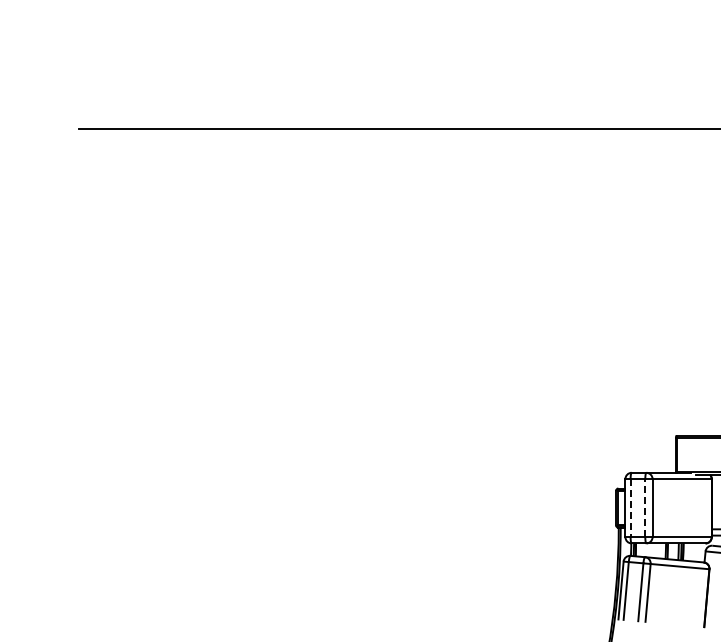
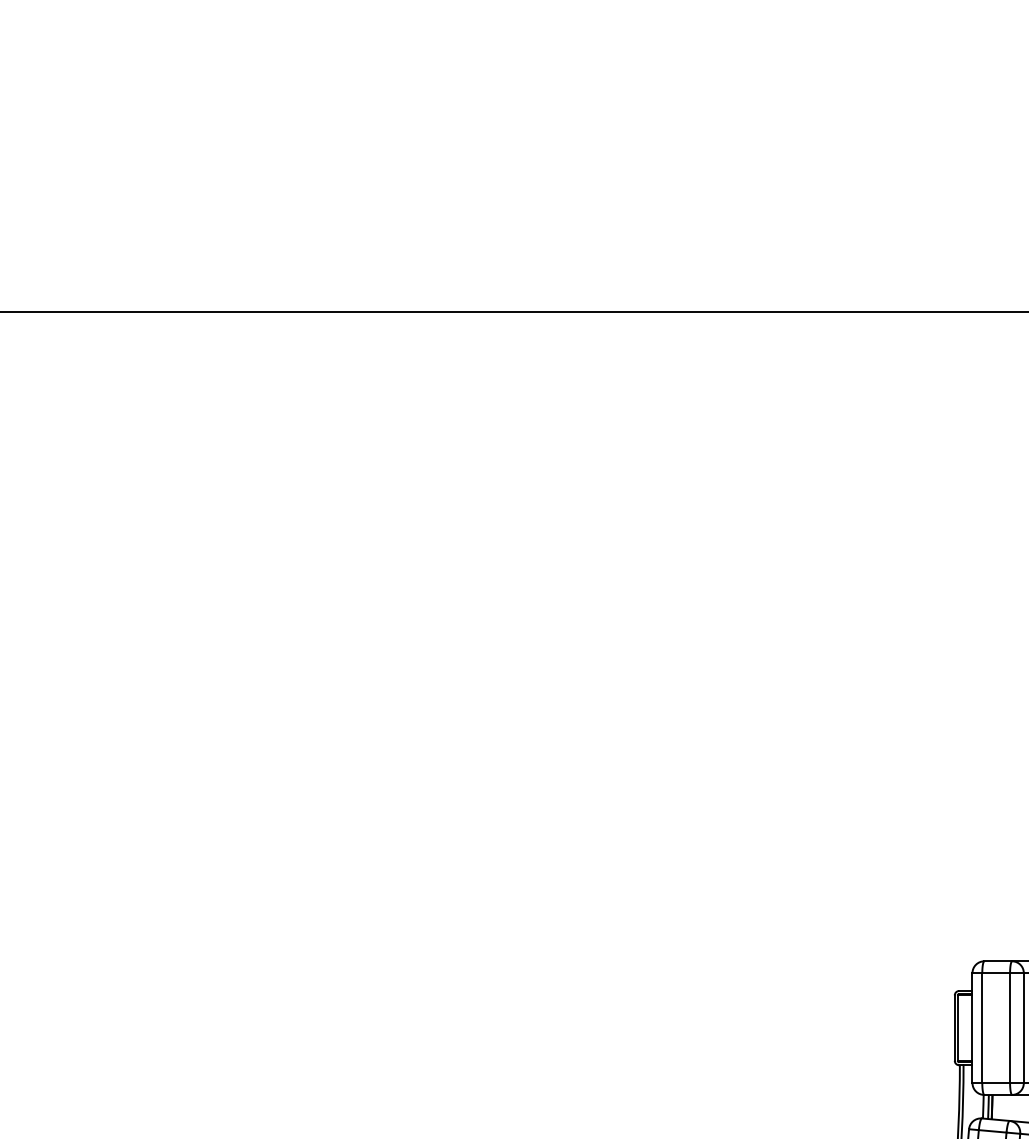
line: (645, 507) -> (1010, 1026), dashed -> solid
line: (630, 508) -> (982, 1028), dashed -> solid

